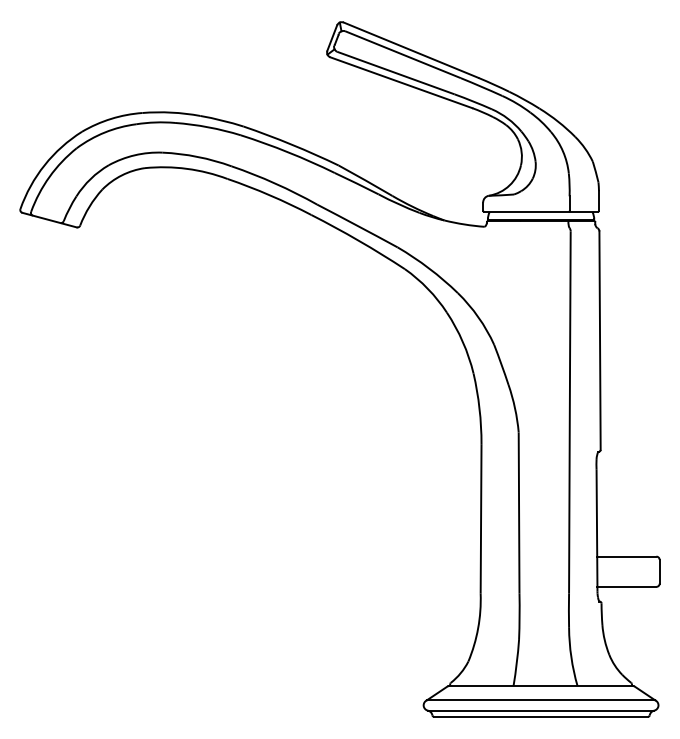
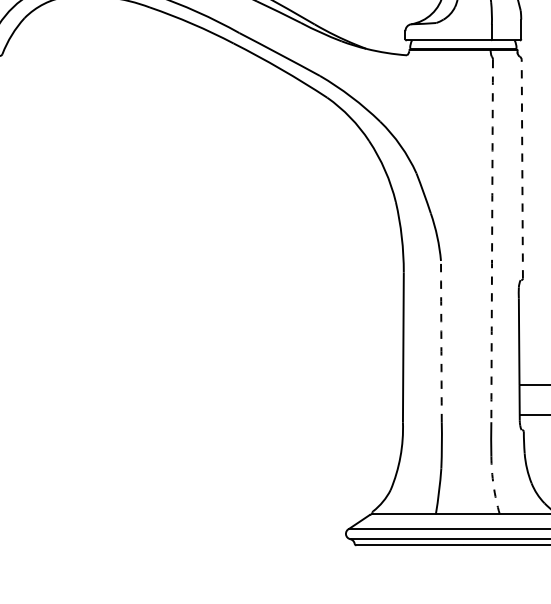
line: (600, 340) -> (522, 169), solid -> dashed
arc: (569, 412) -> (491, 241), solid -> dashed
arc: (519, 513) -> (441, 342), solid -> dashed
arc: (571, 657) -> (493, 486), solid -> dashed

